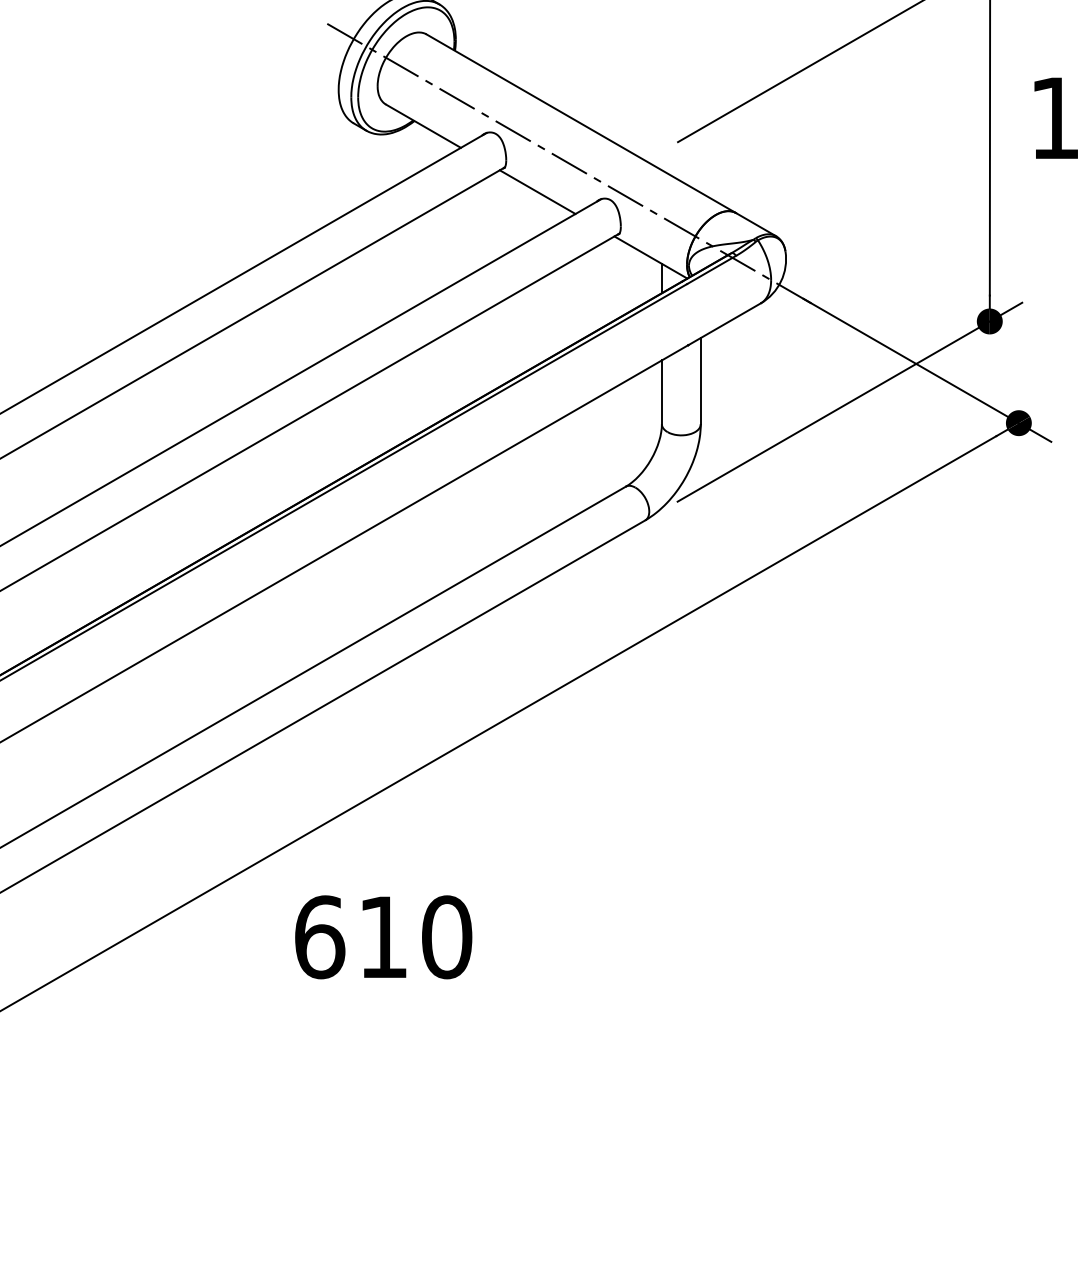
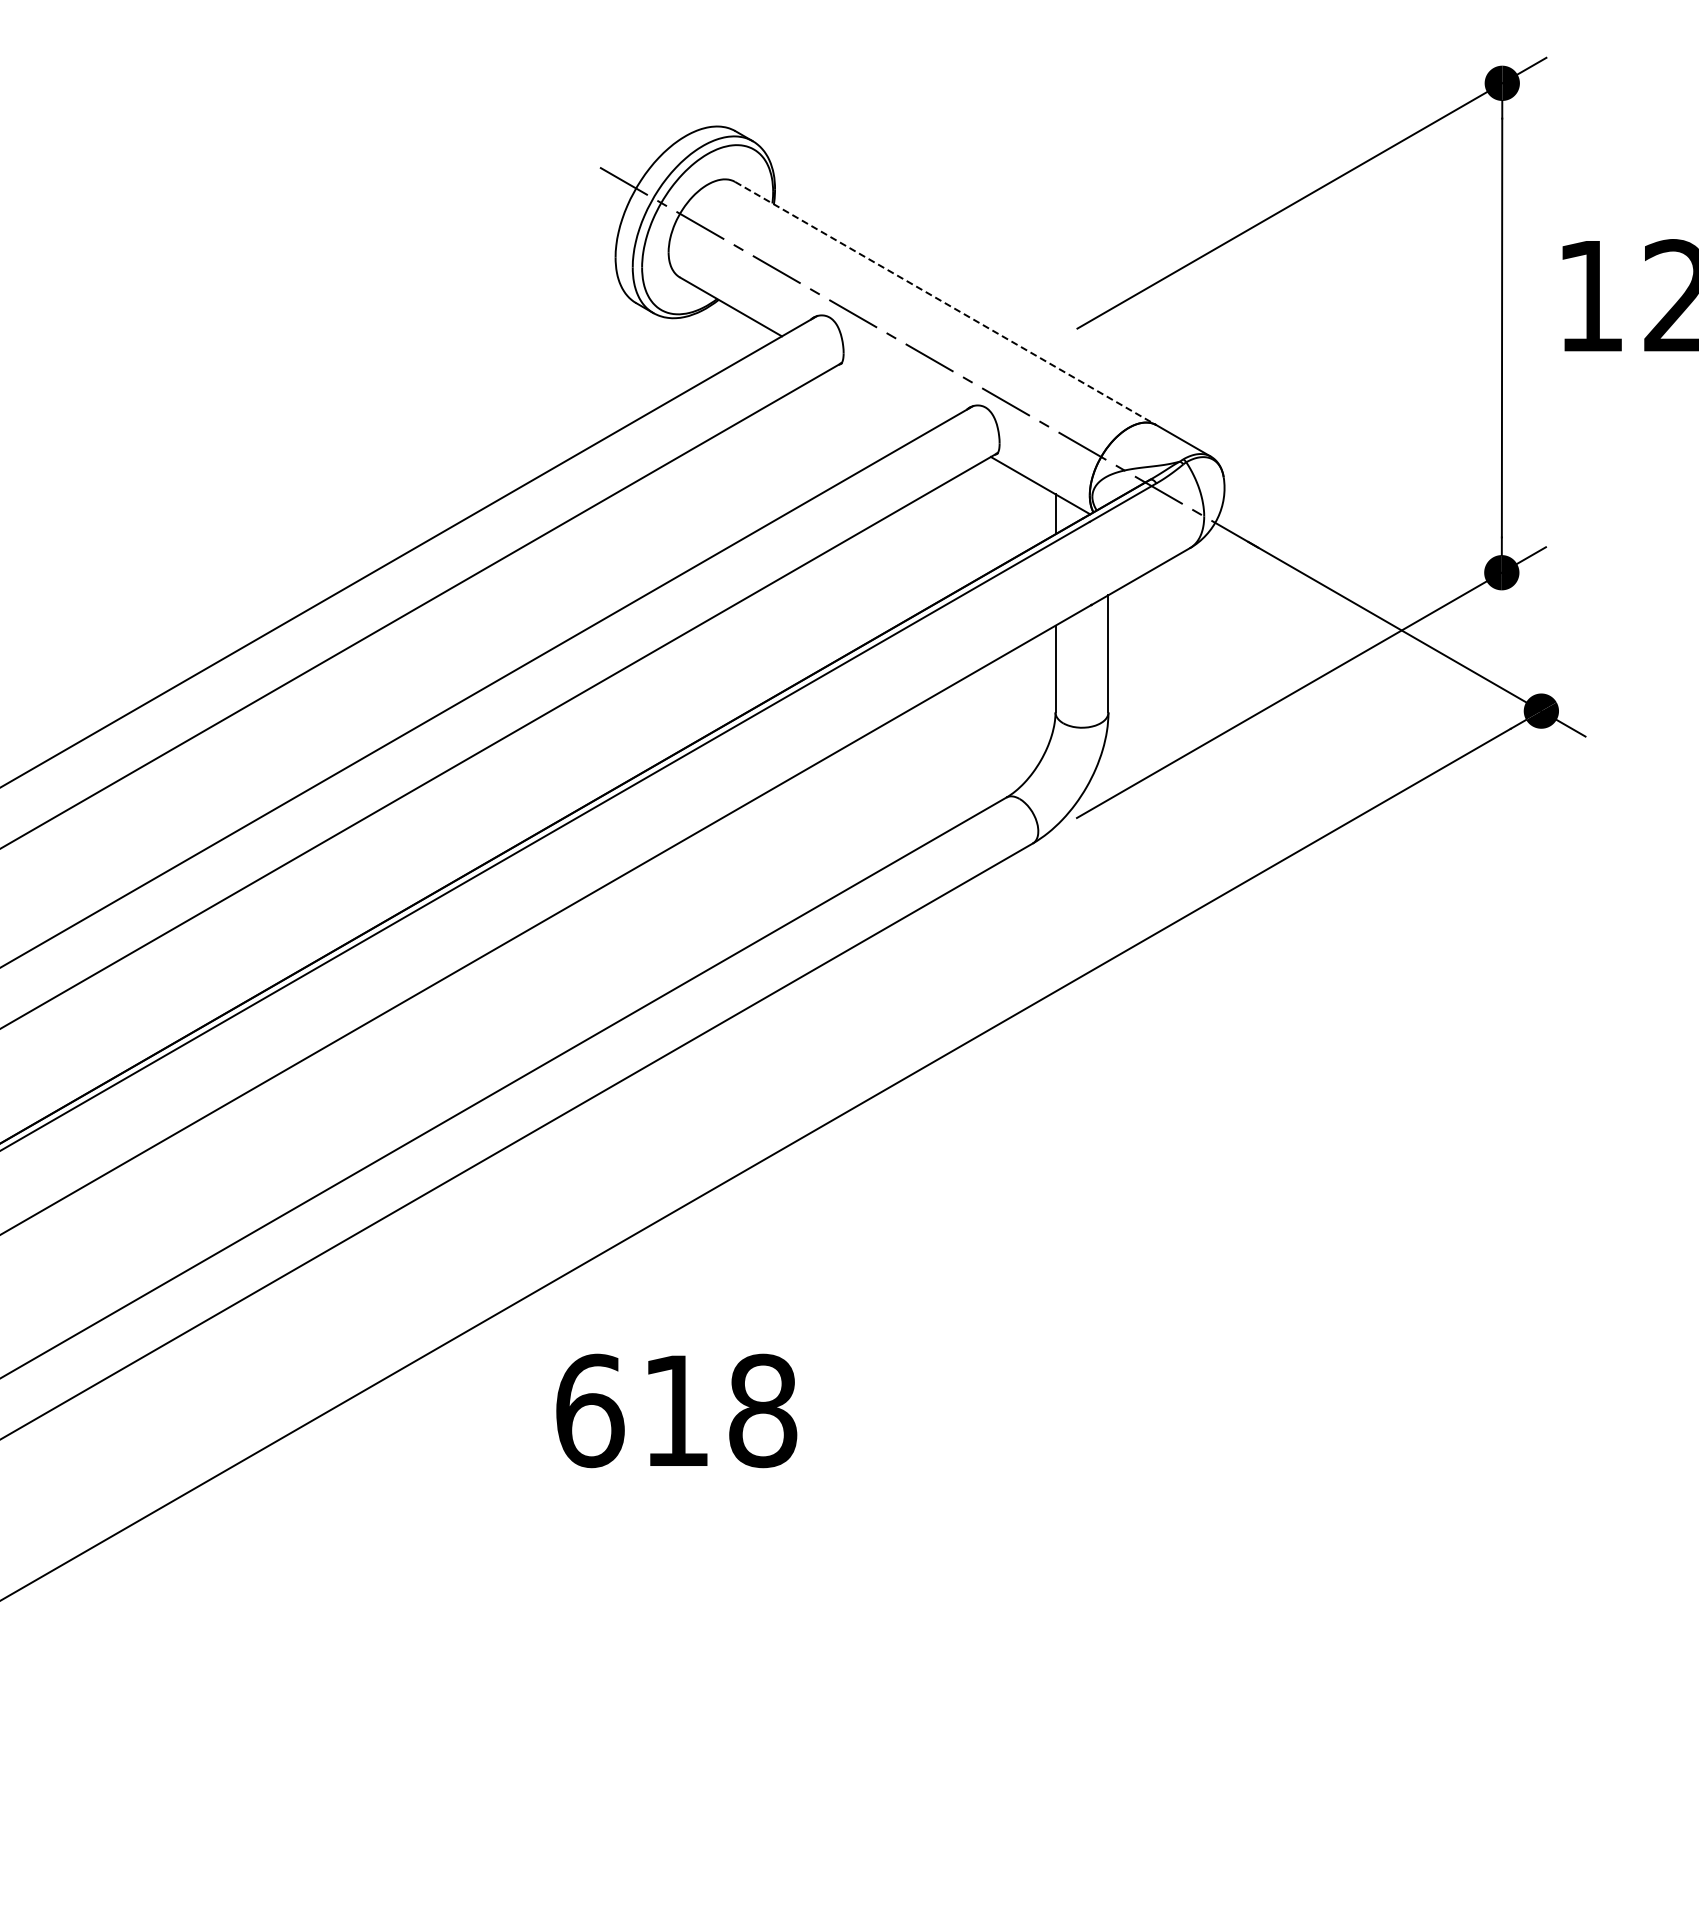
line: (581, 123) -> (946, 303), solid -> dashed
line: (536, 192) -> (885, 396), removed
text: (447, 937) -> (763, 1410), 610 -> 618

